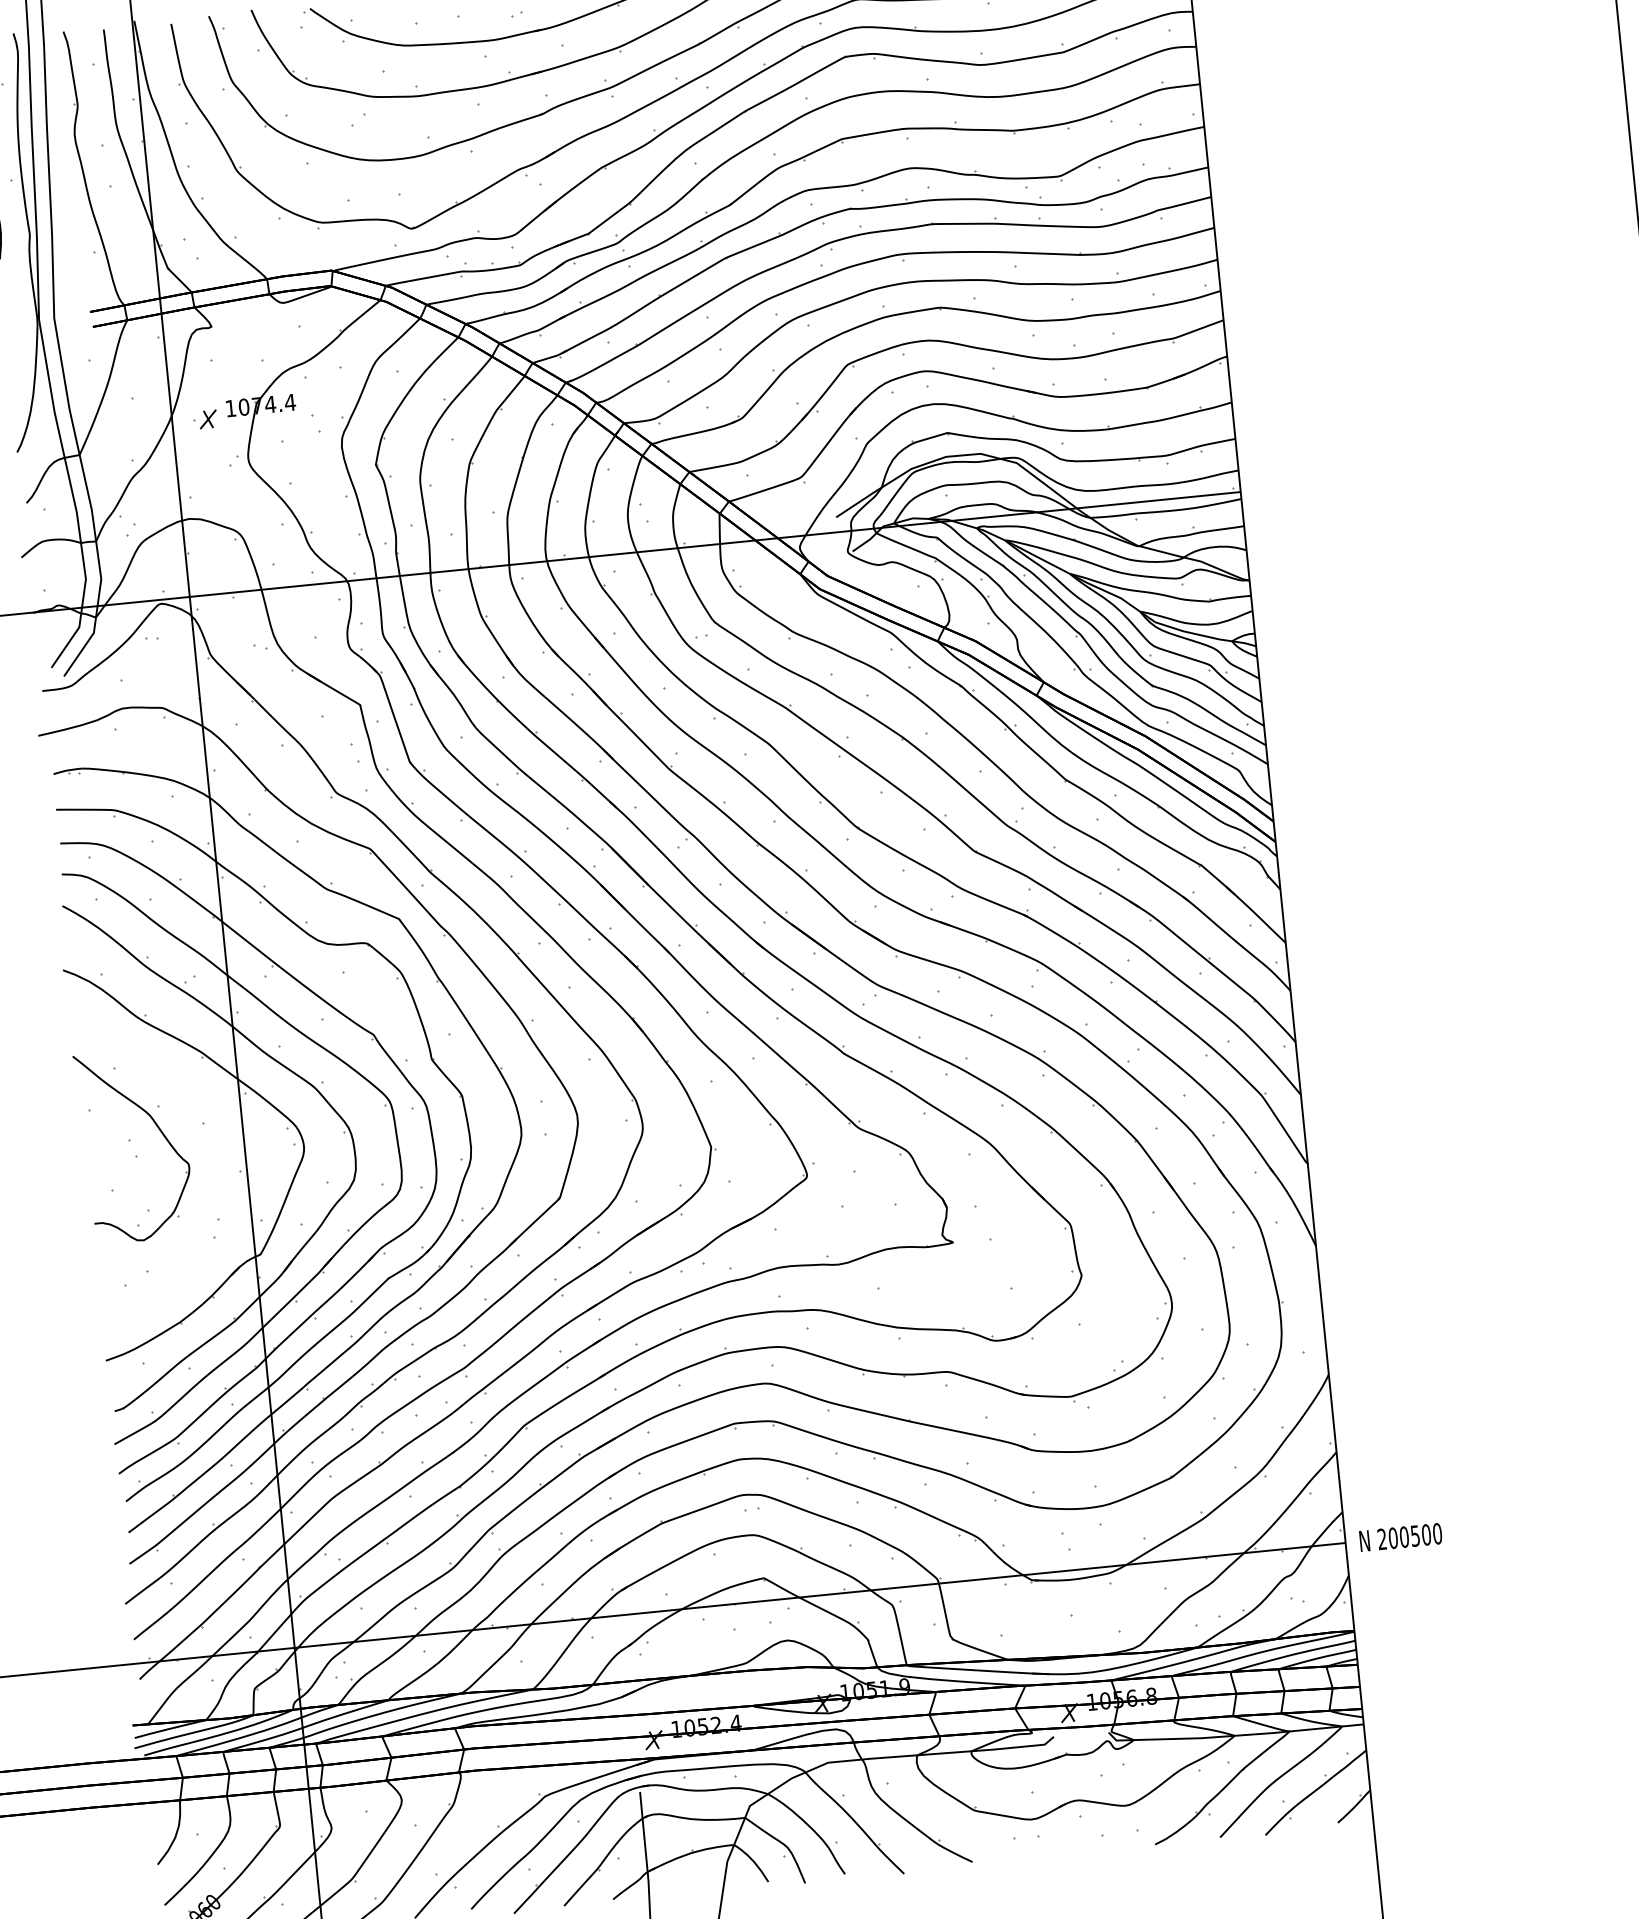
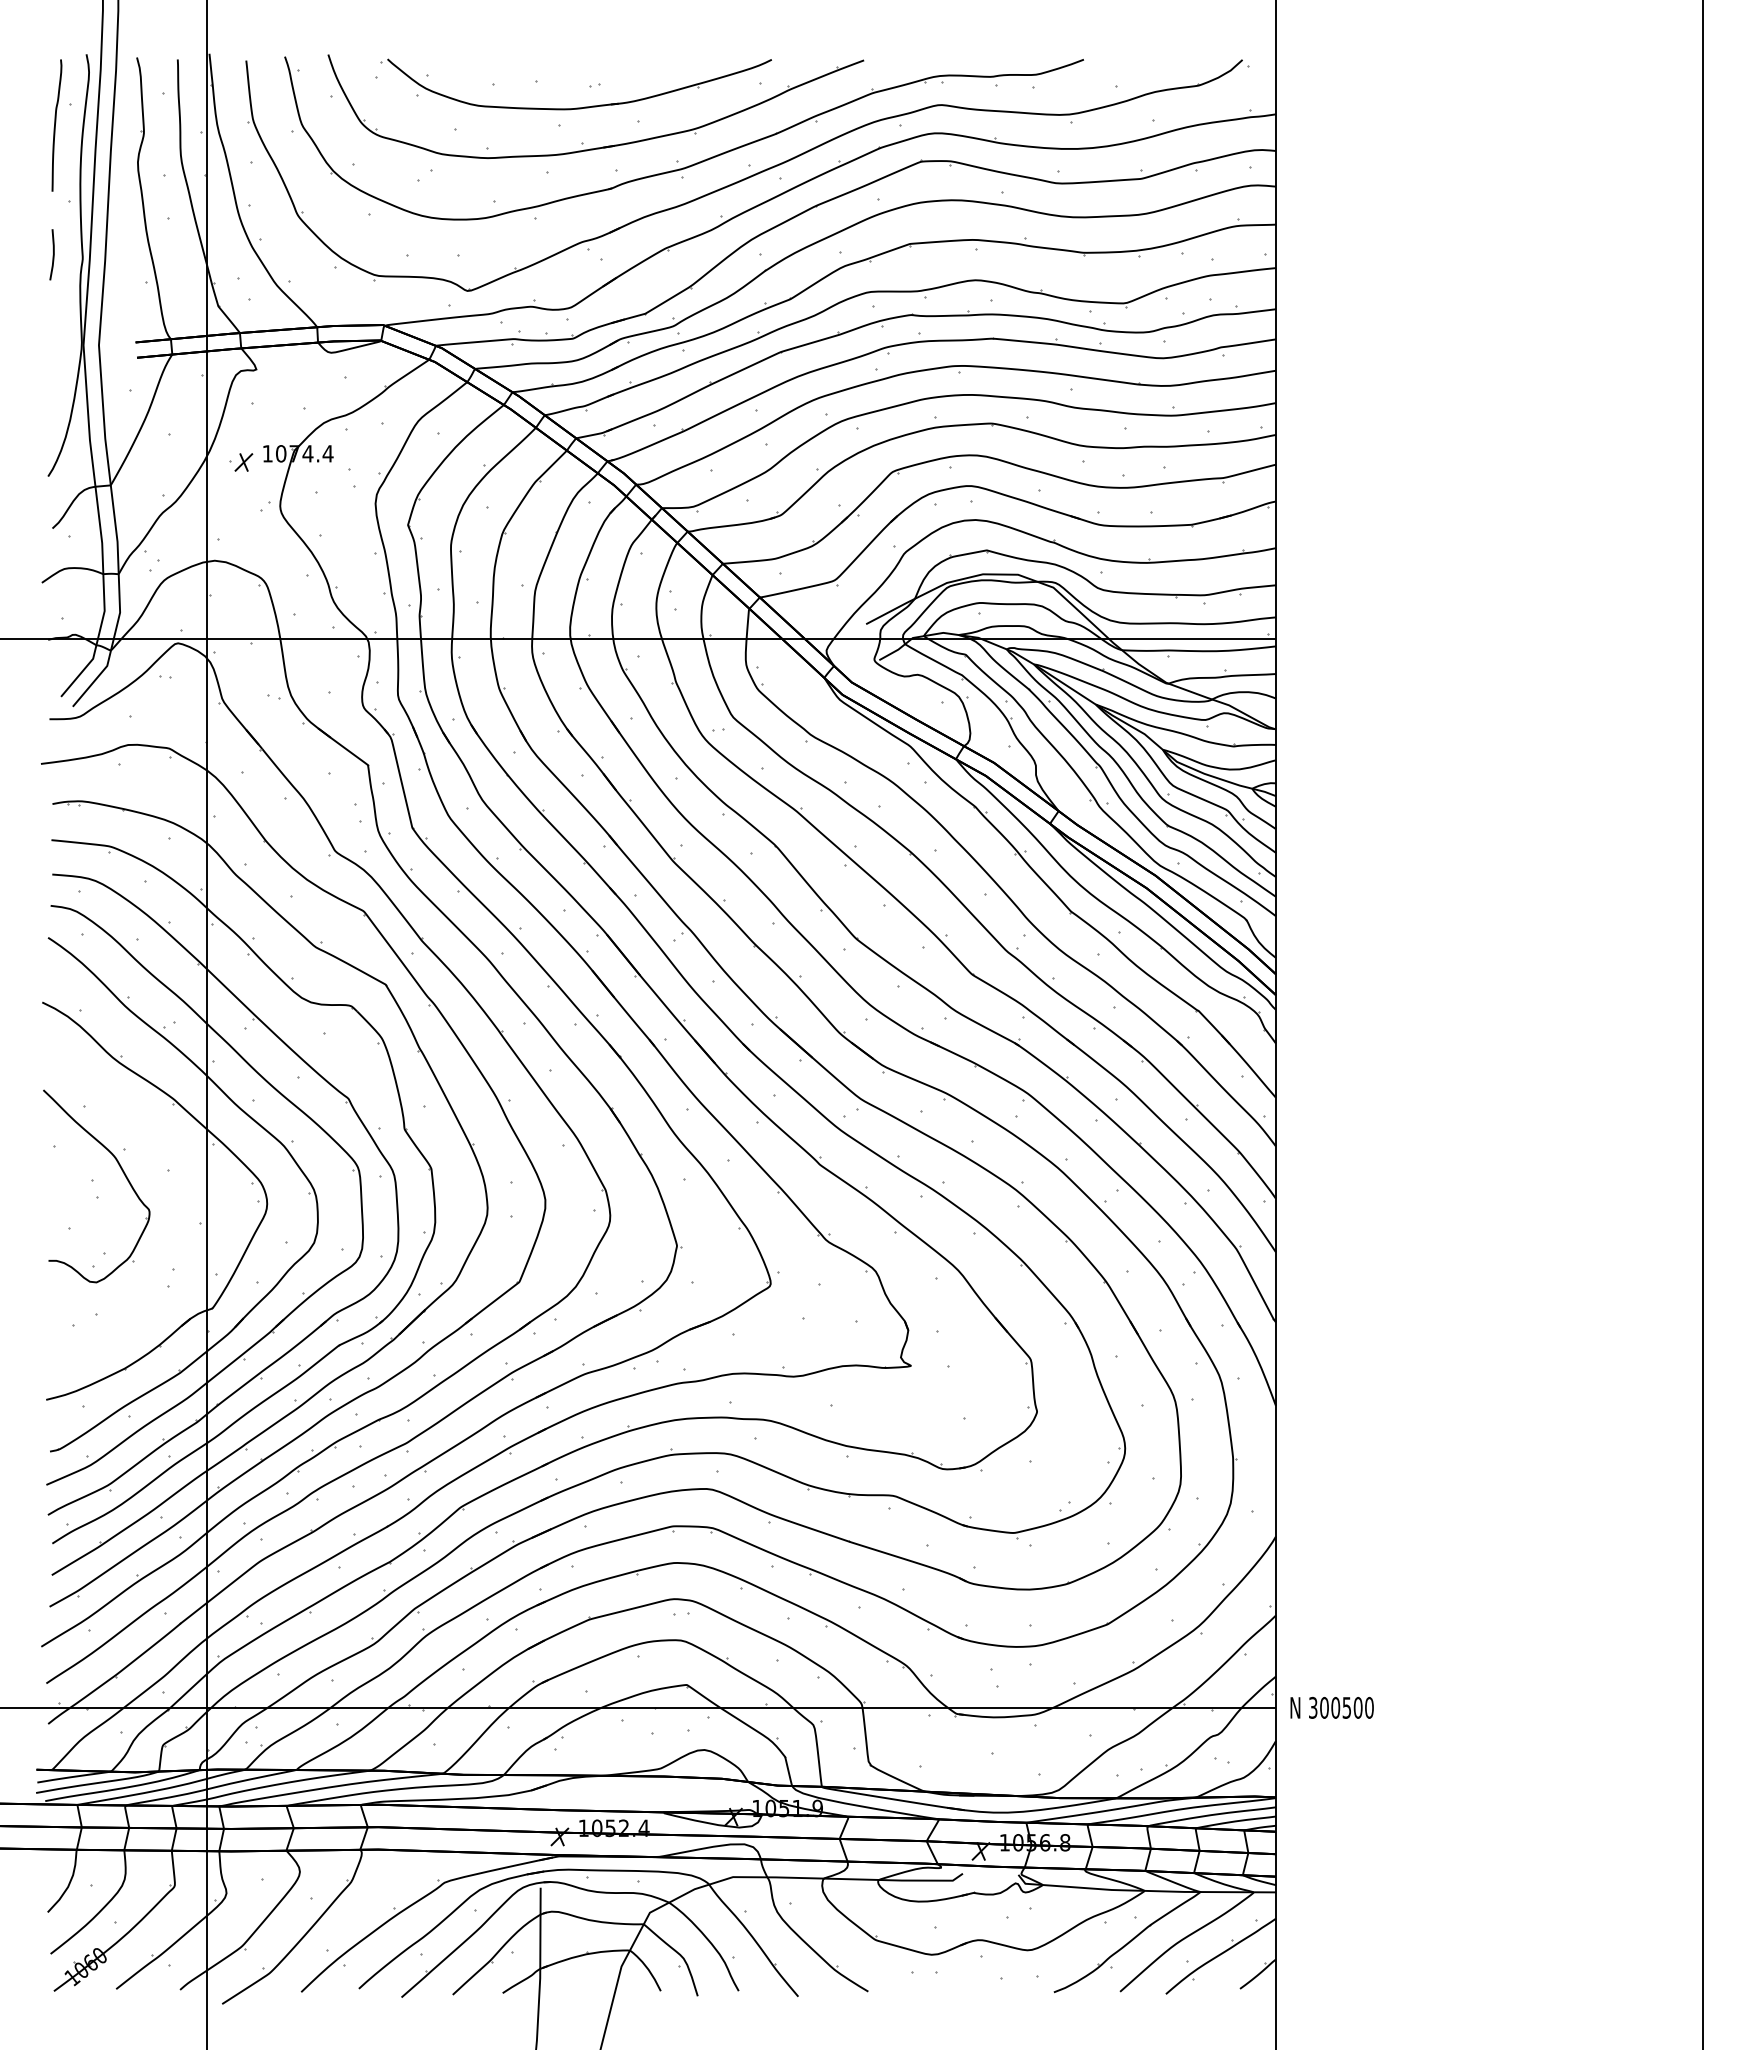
text: (1382, 1538) -> (1313, 1707), 200500 -> 300500

